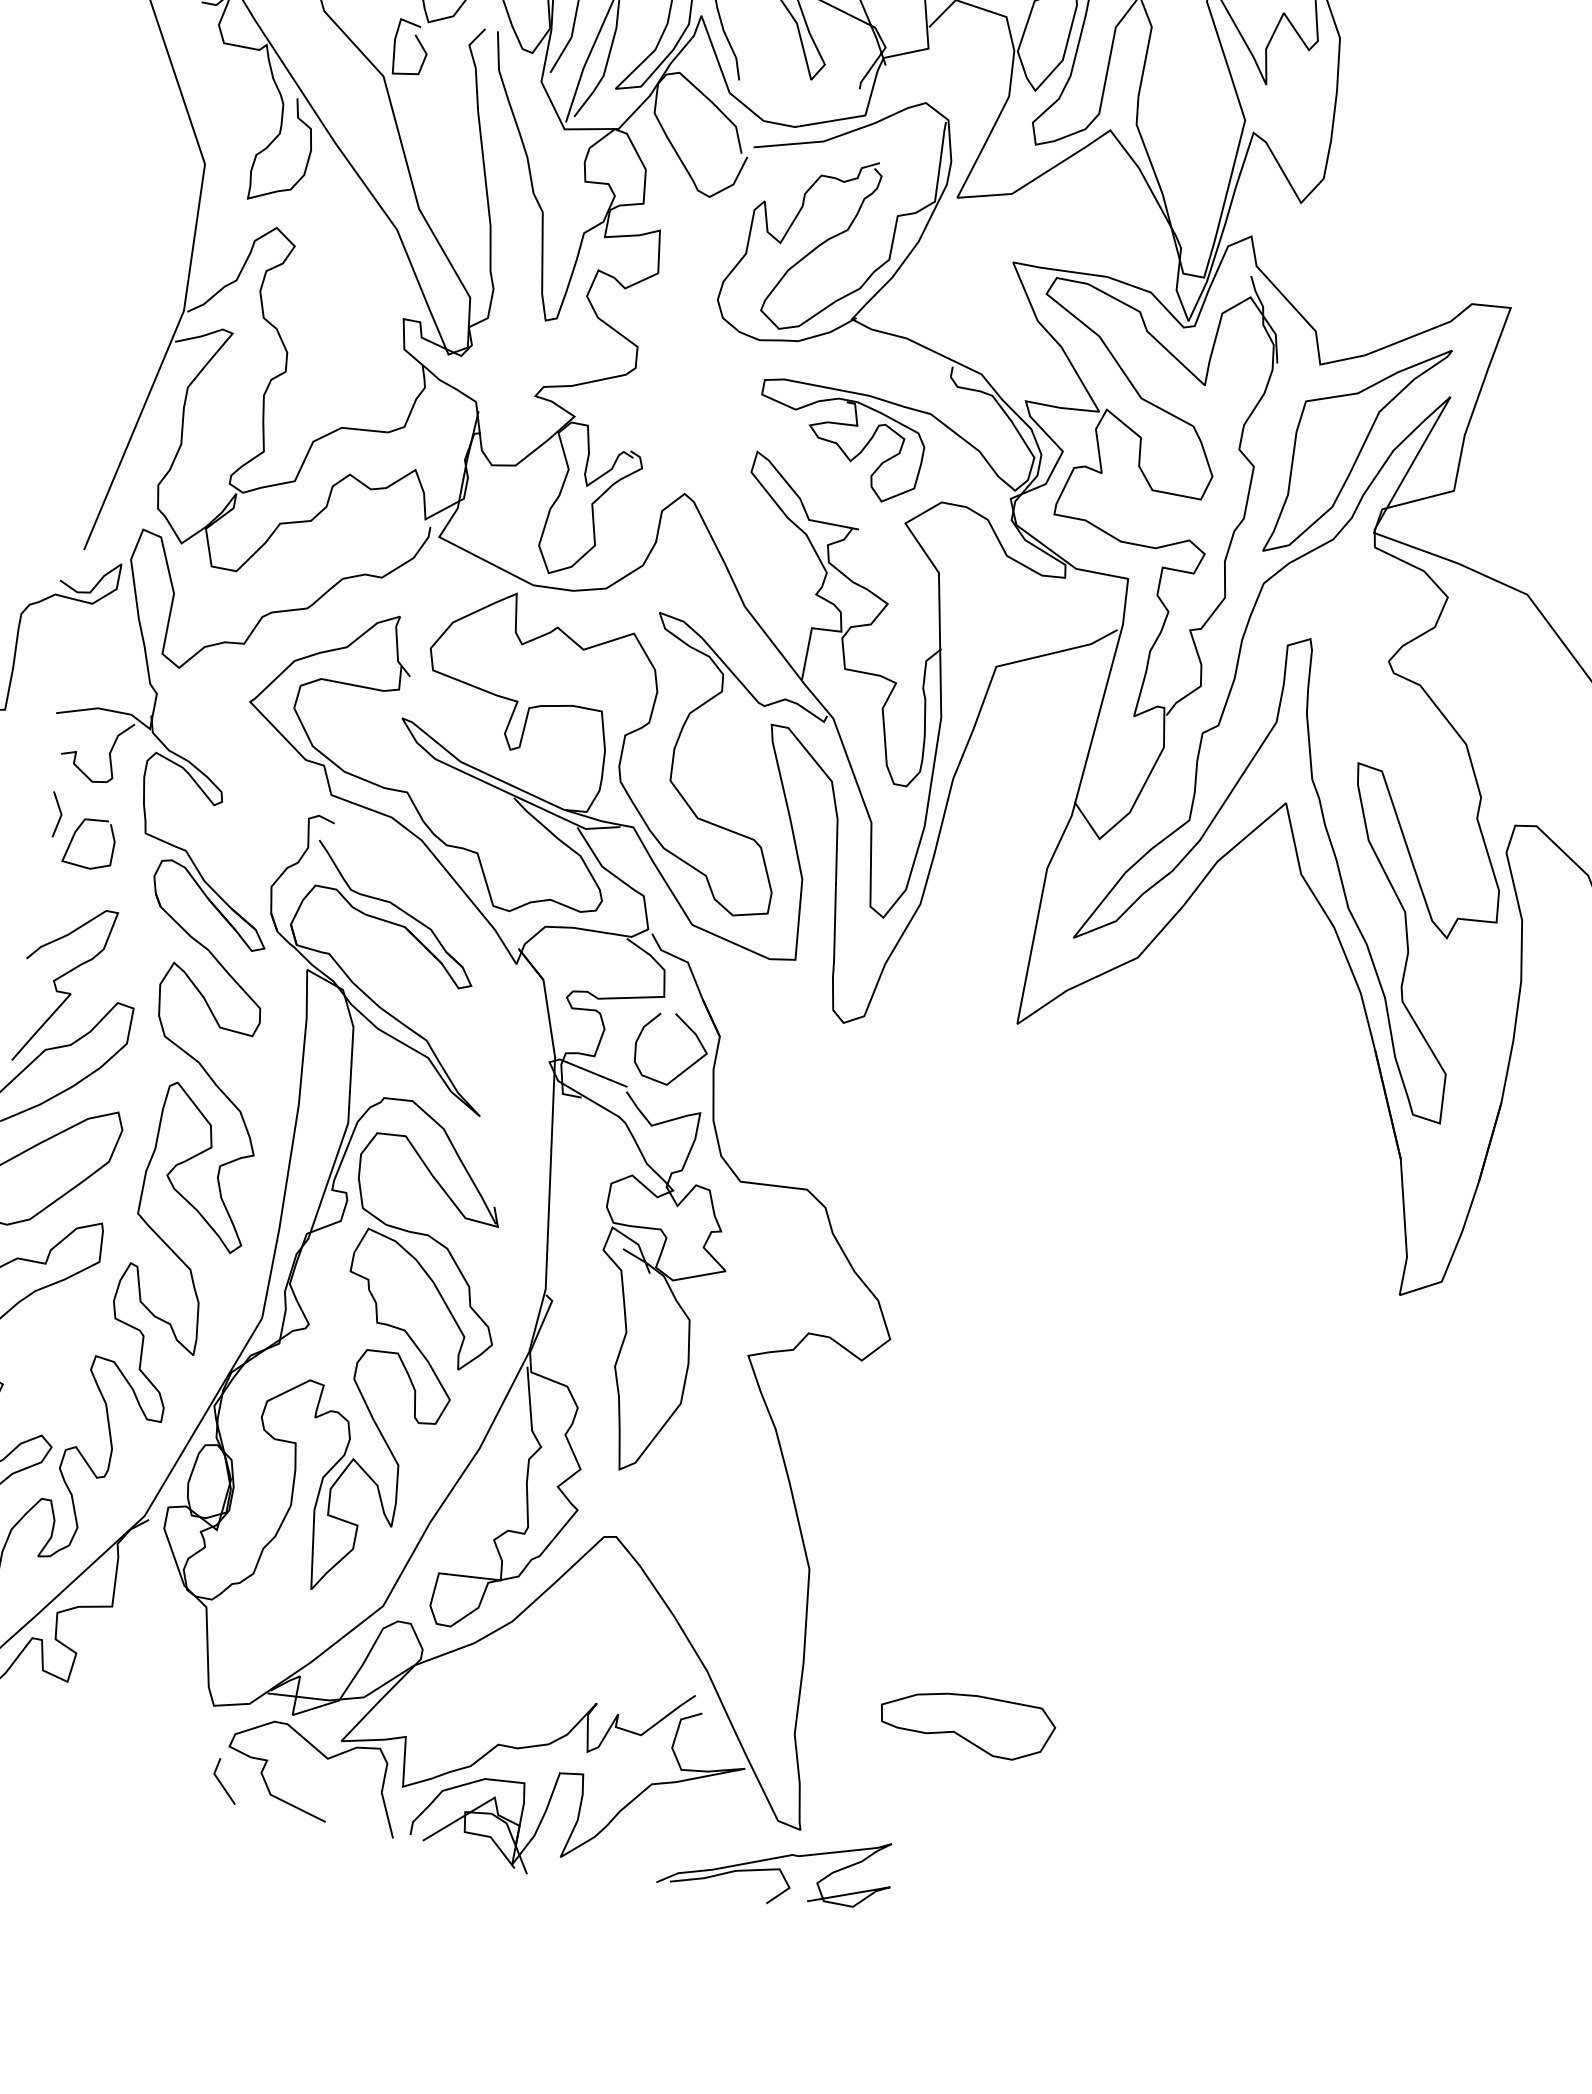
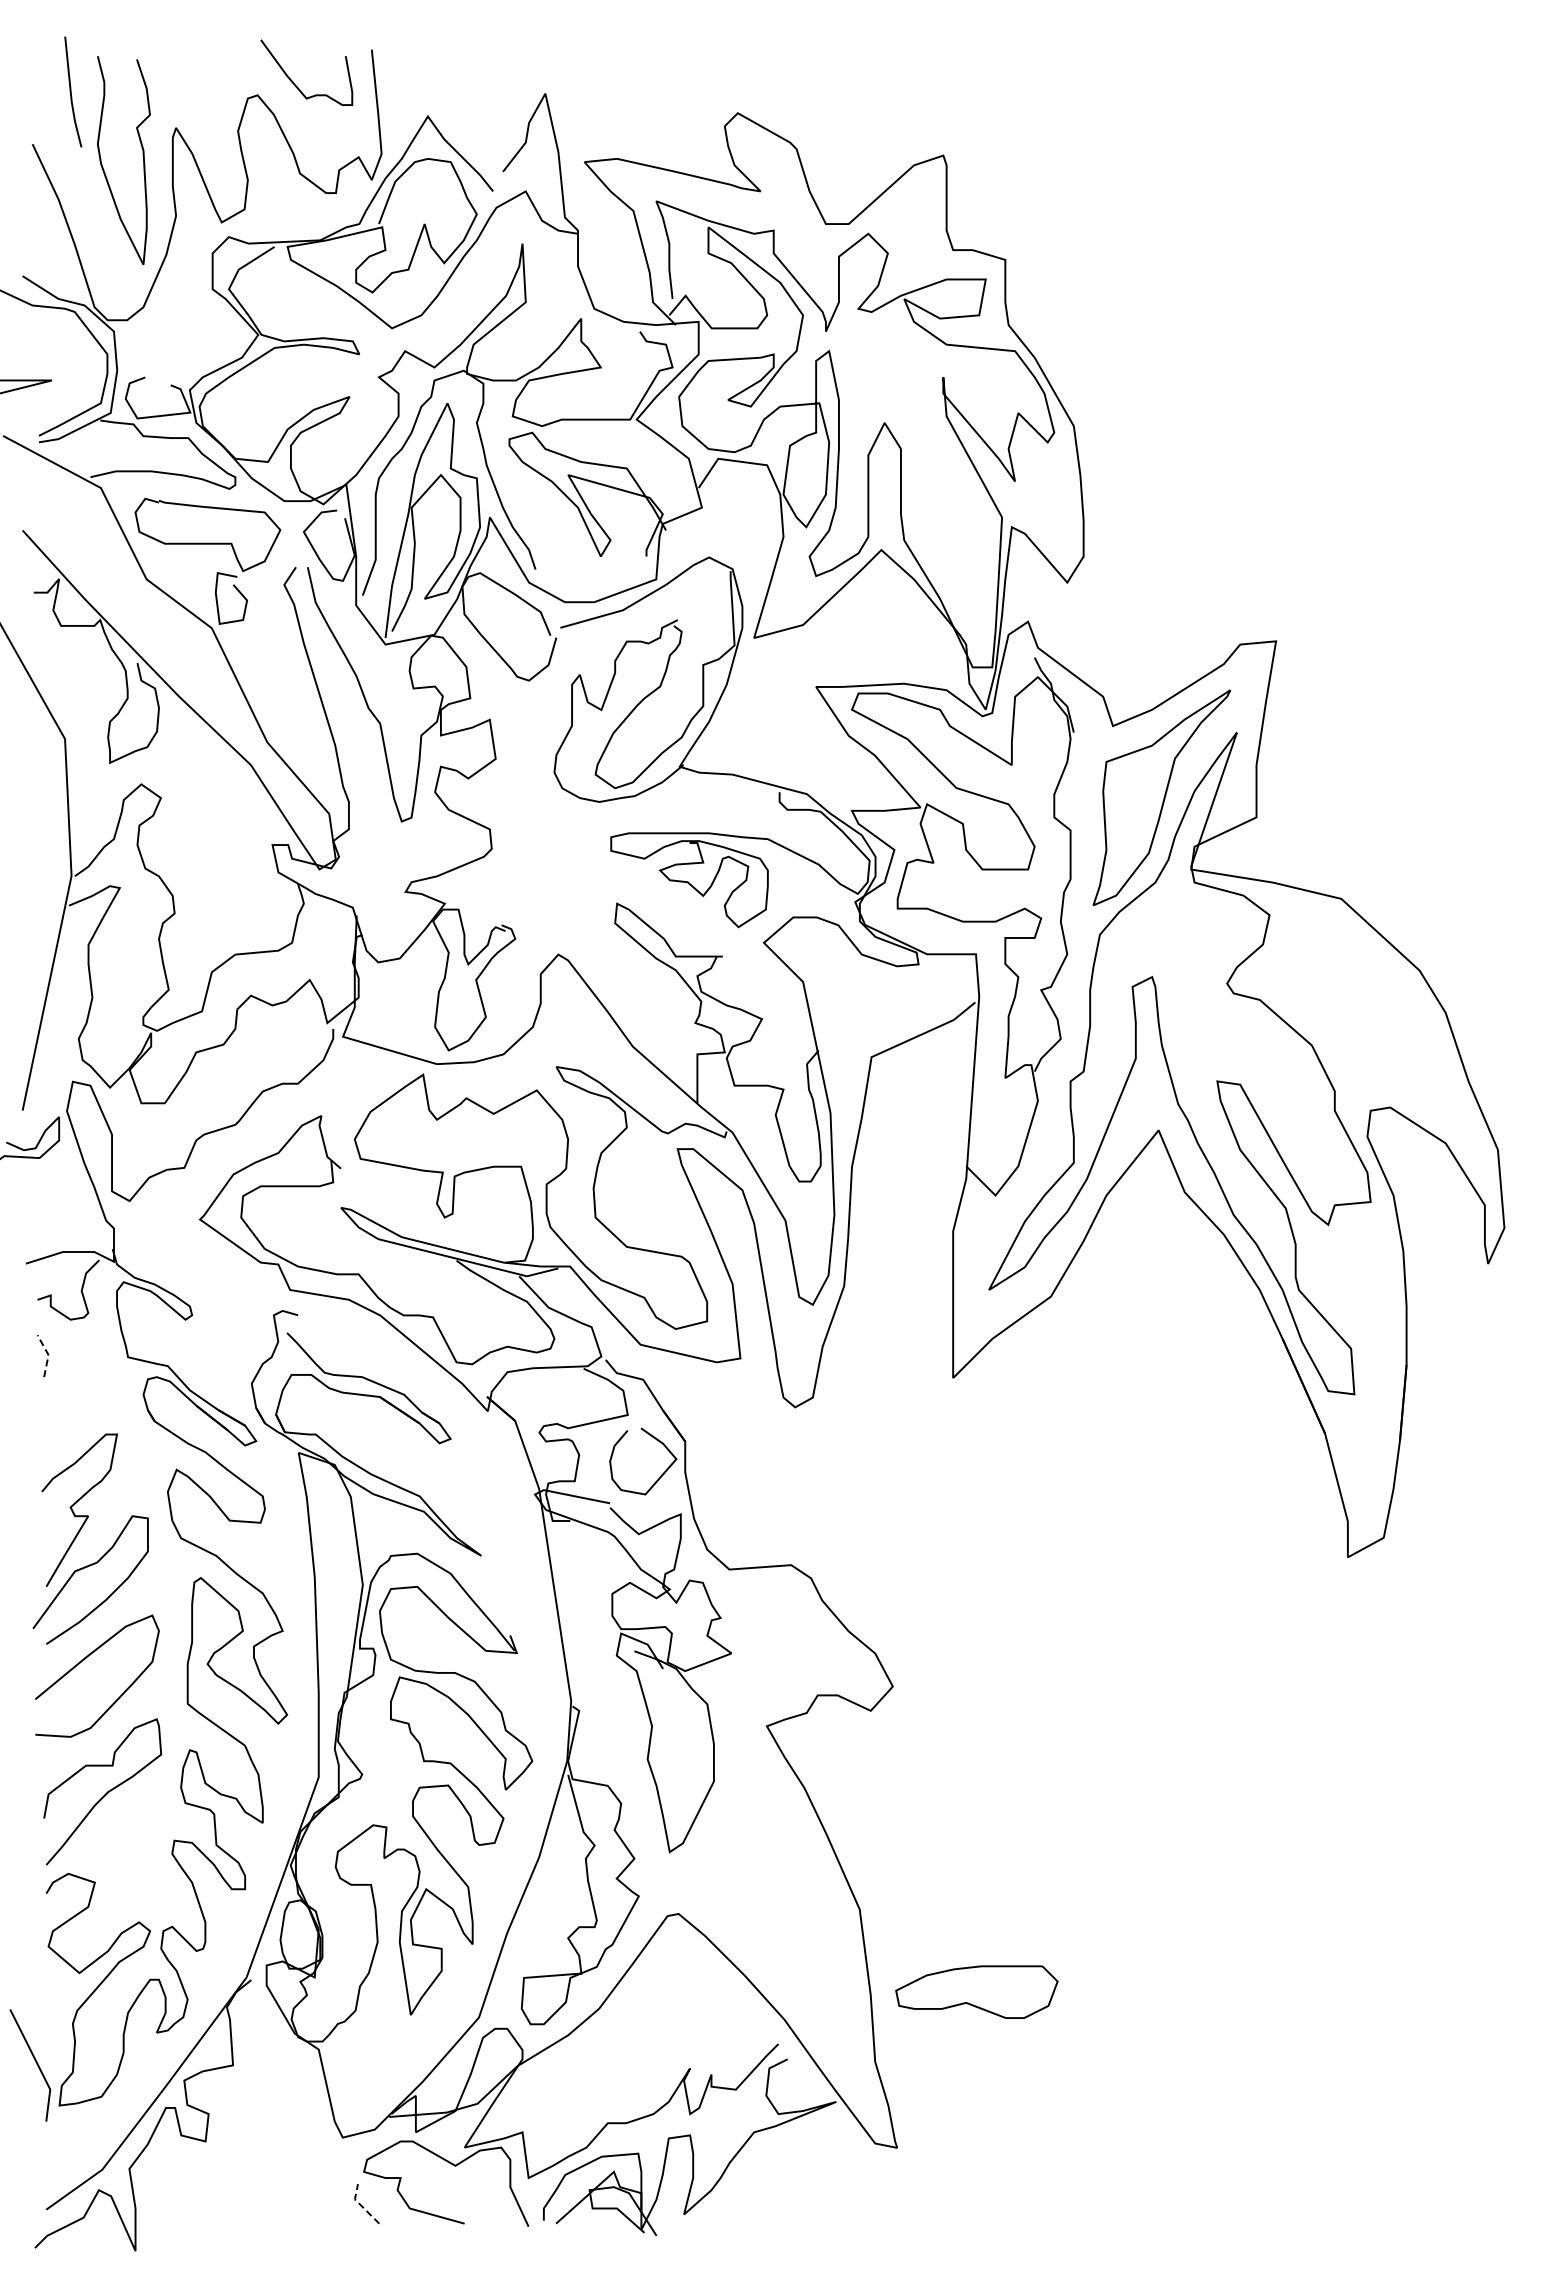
line: (61, 815) -> (48, 1355), solid -> dashed
curve: (75, 835) -> (64, 1371), removed
part: (967, 1721) -> (976, 1991), moved
line: (219, 1781) -> (361, 2205), solid -> dashed
part: (776, 1863) -> (881, 2182), removed

